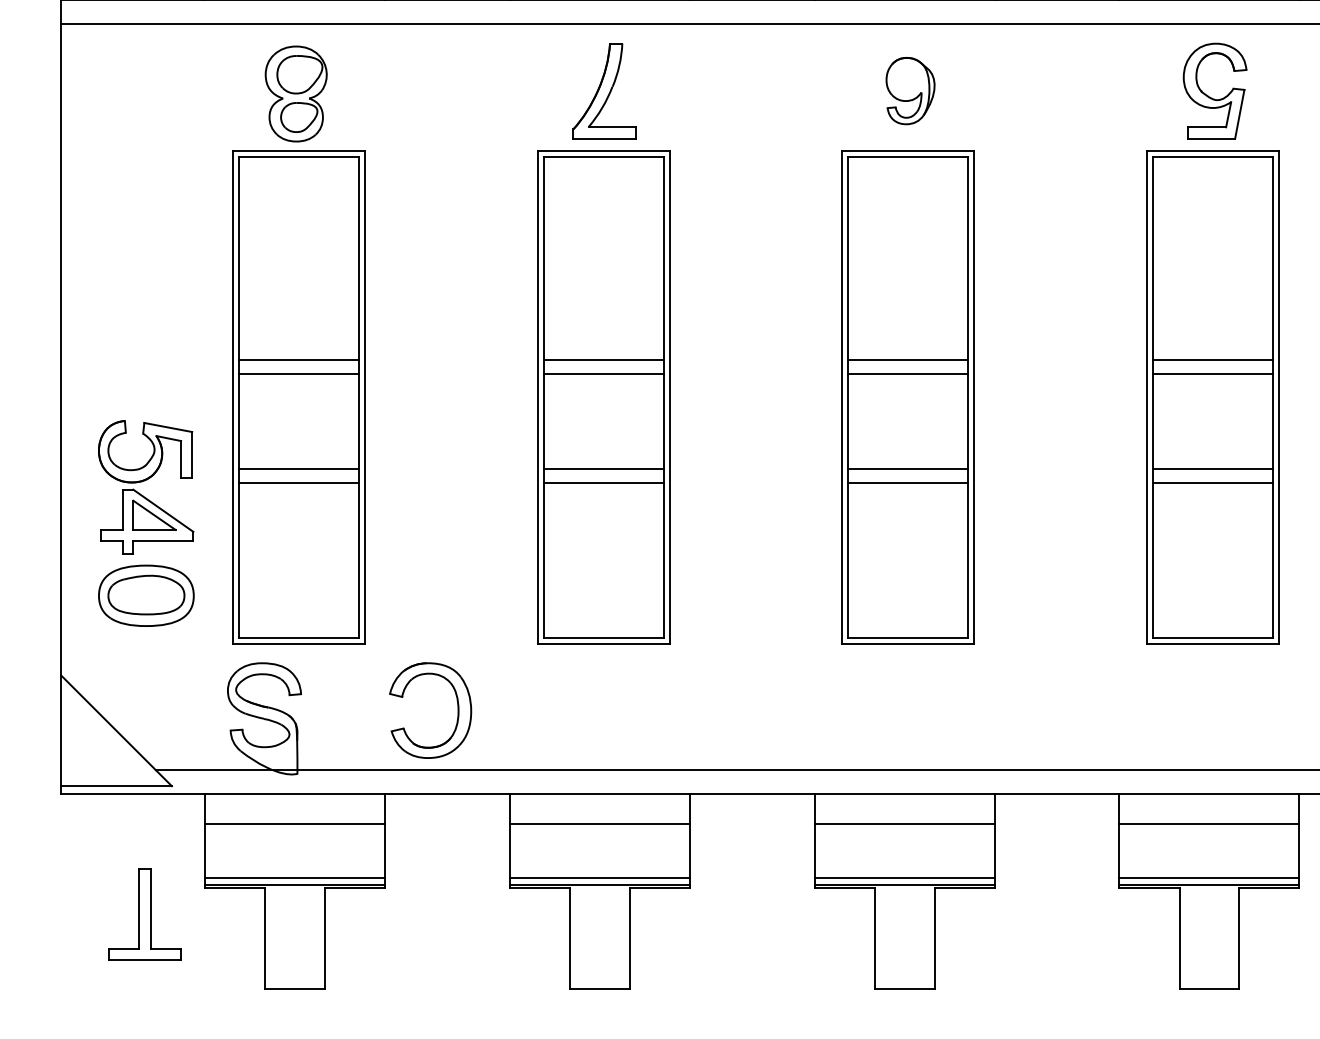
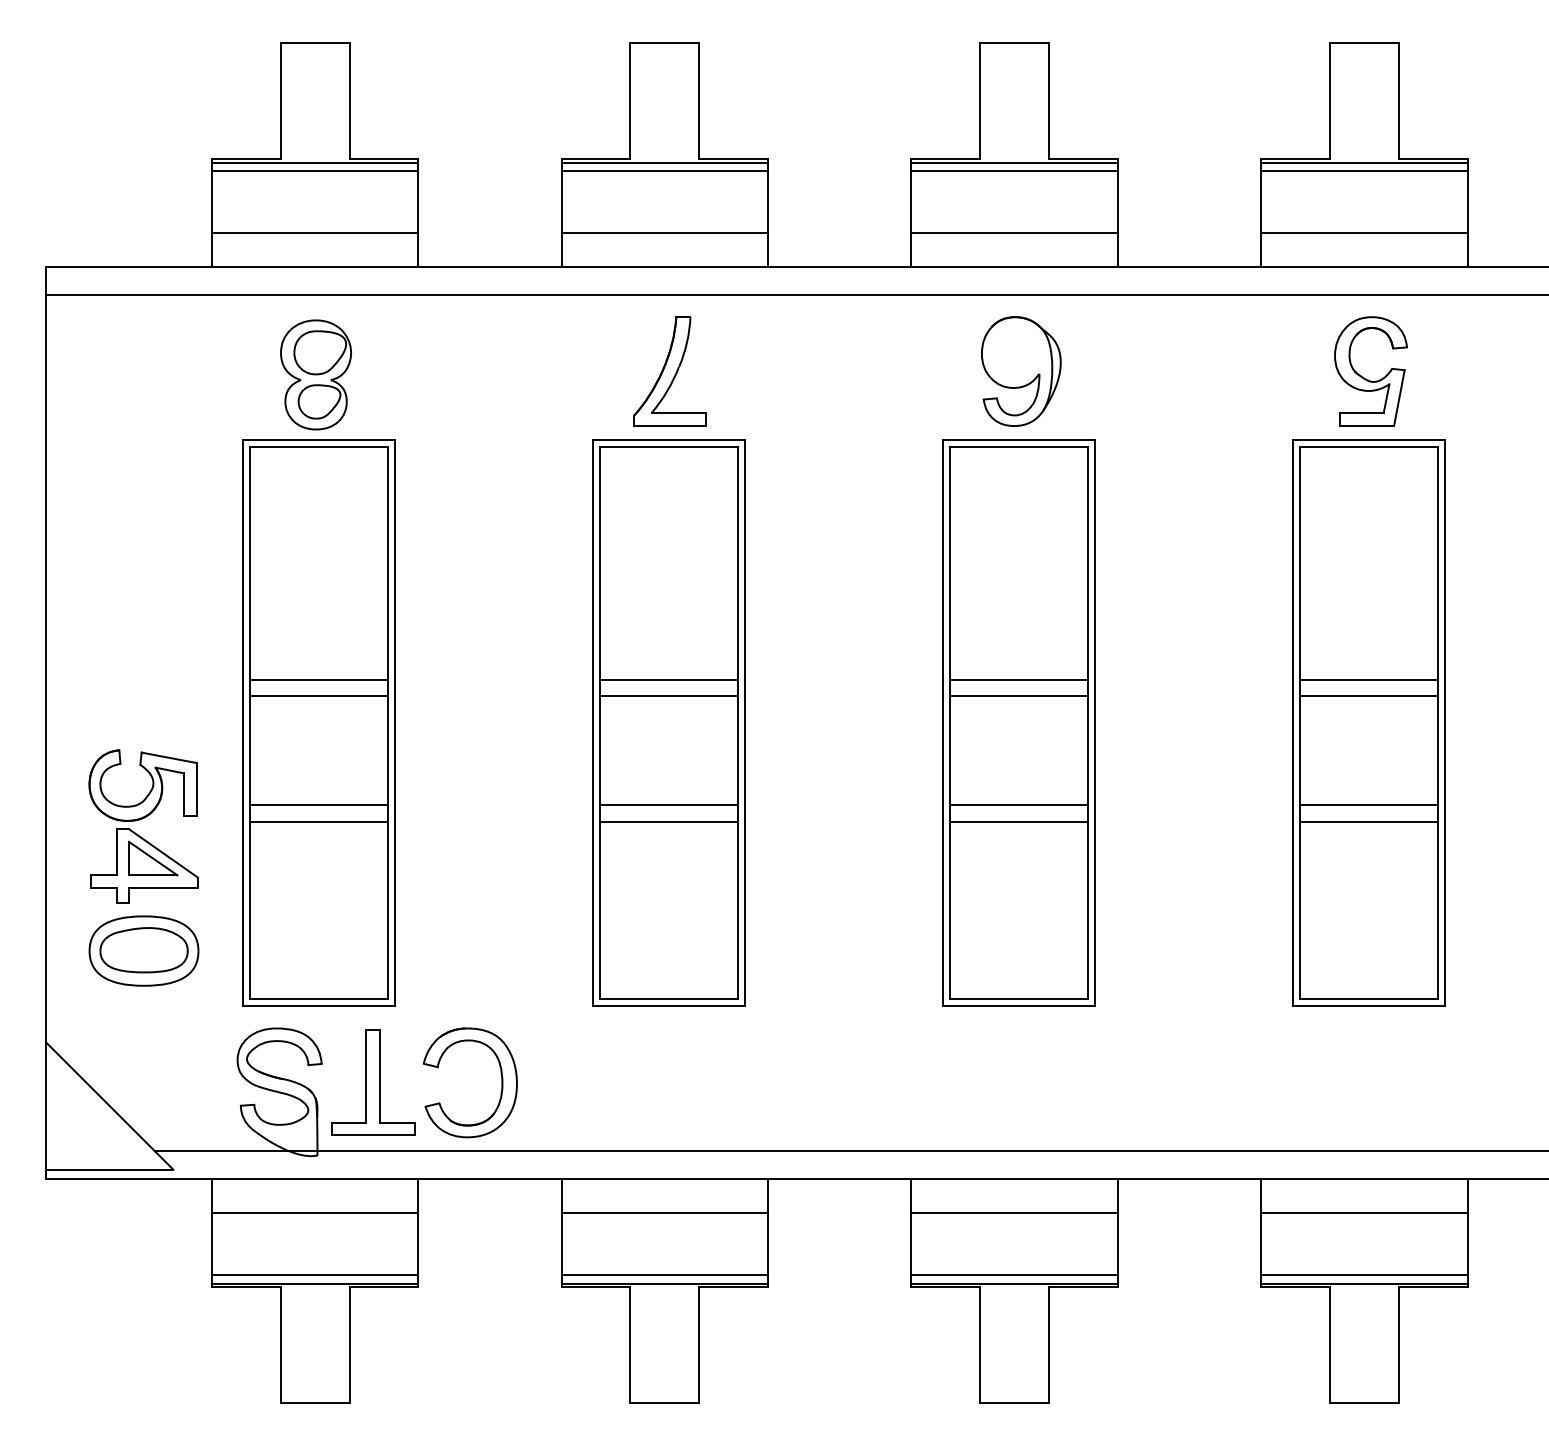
part: (910, 91) -> (1021, 371), size x1.43
part: (145, 914) -> (373, 1082), moved

